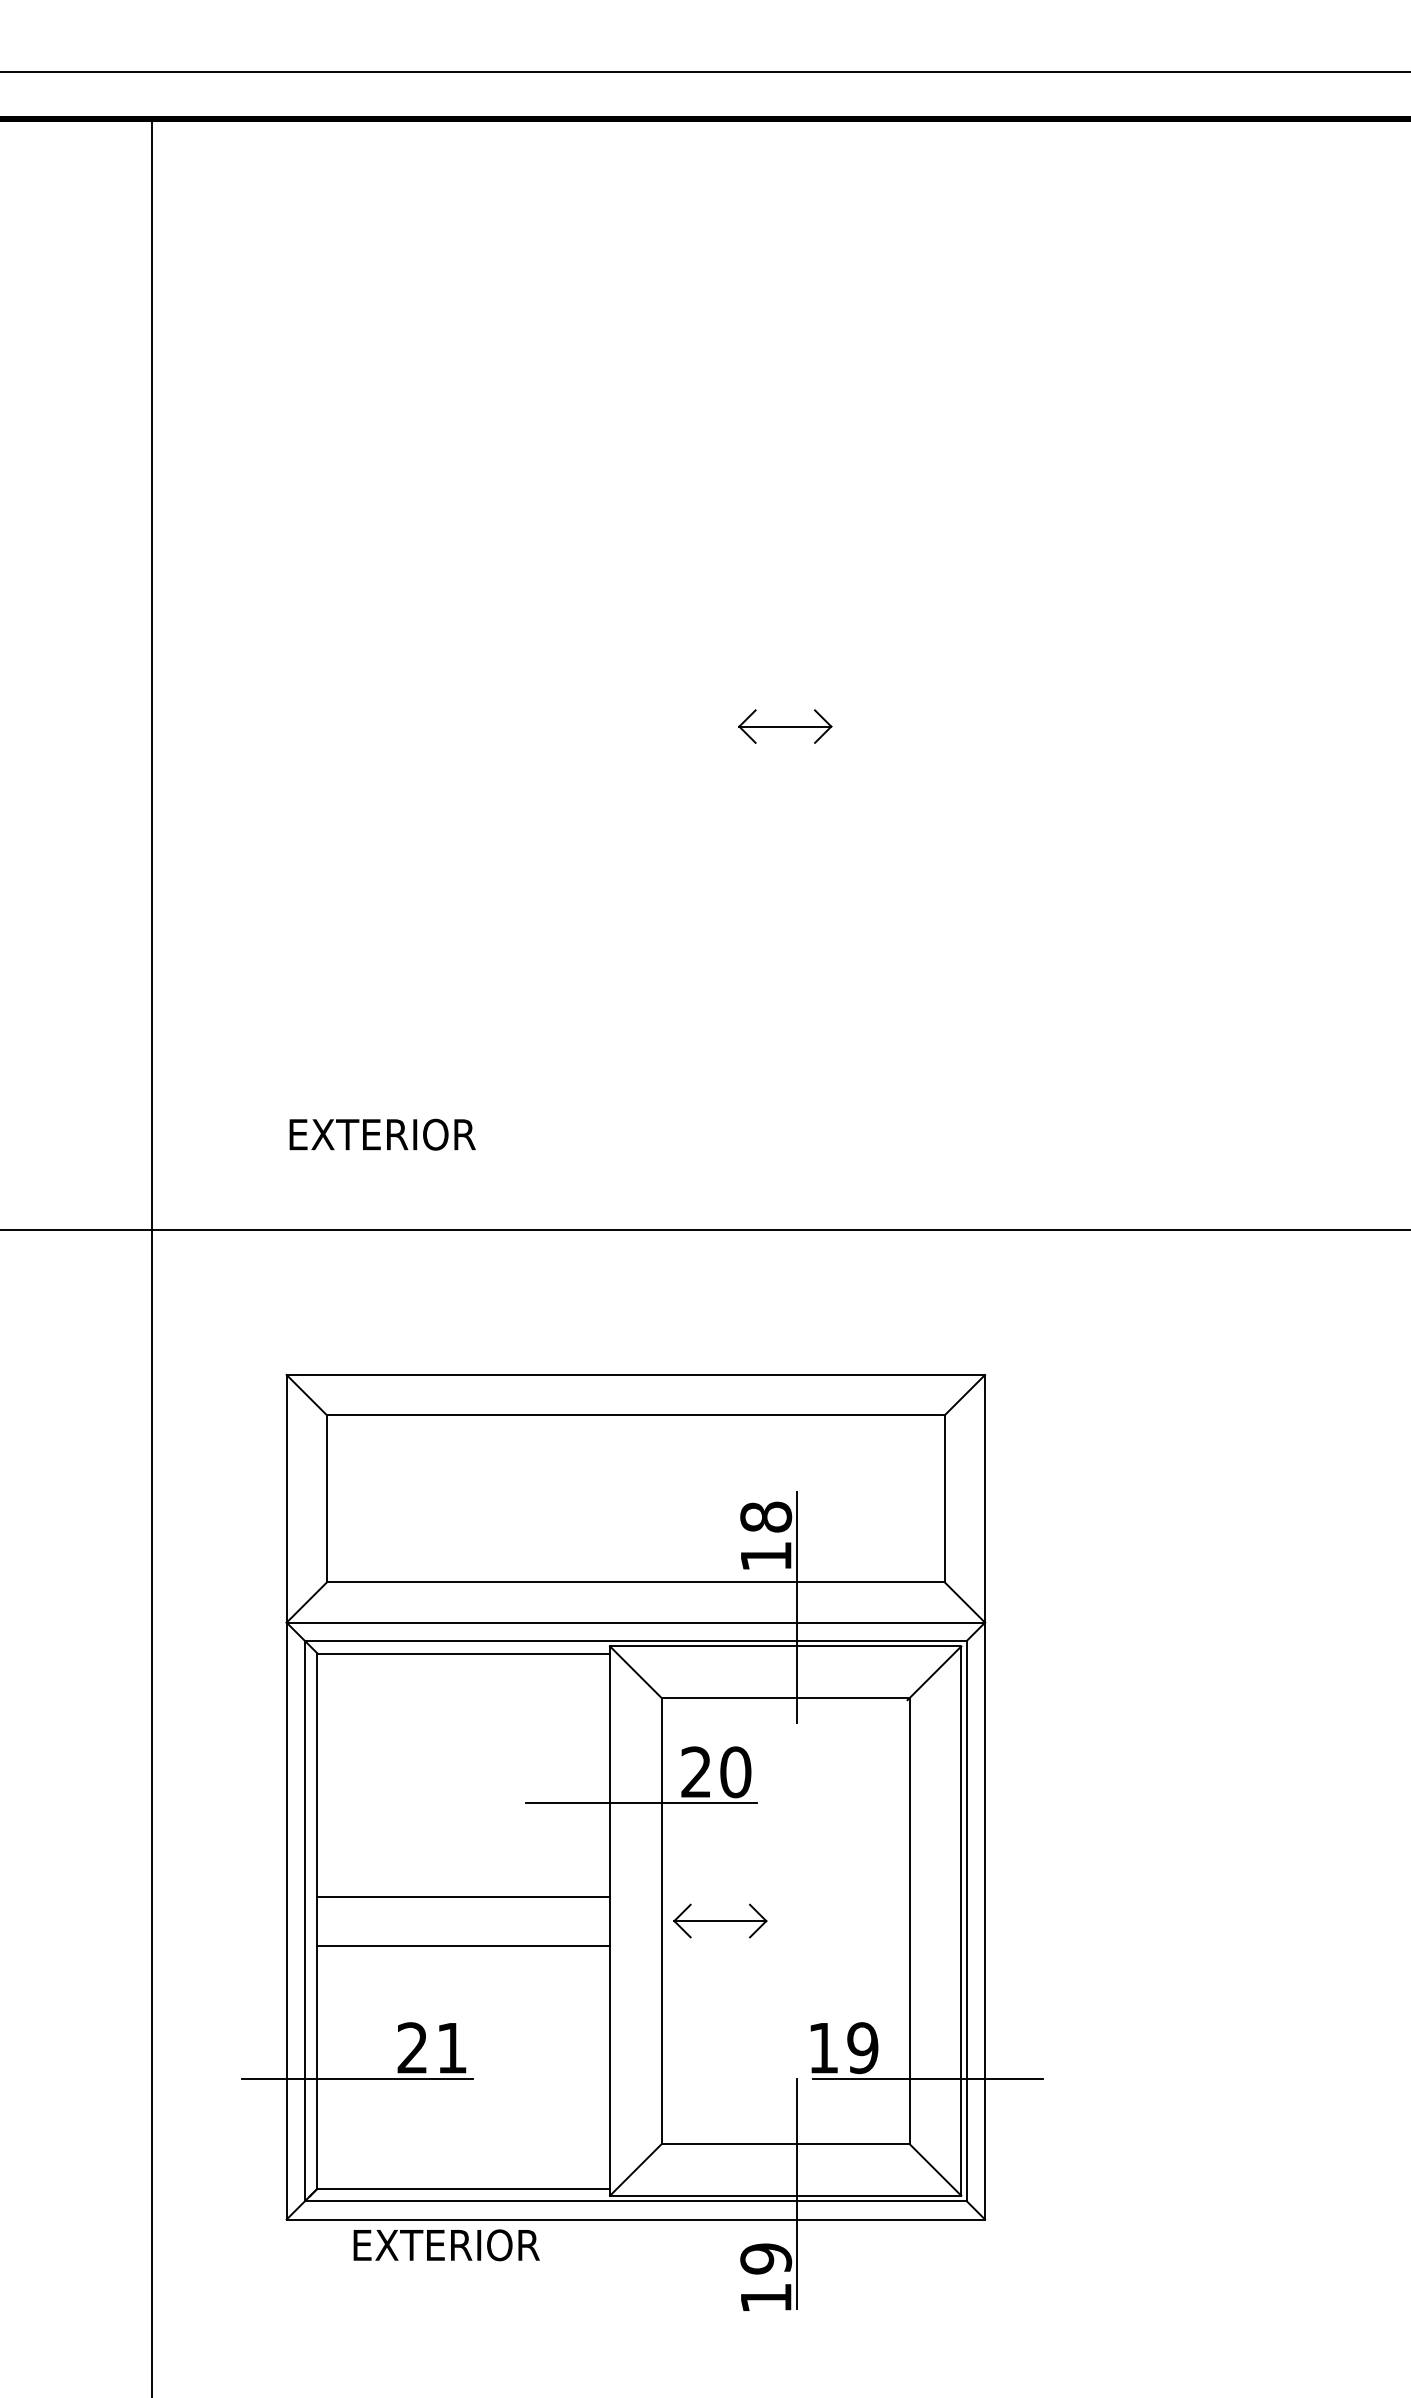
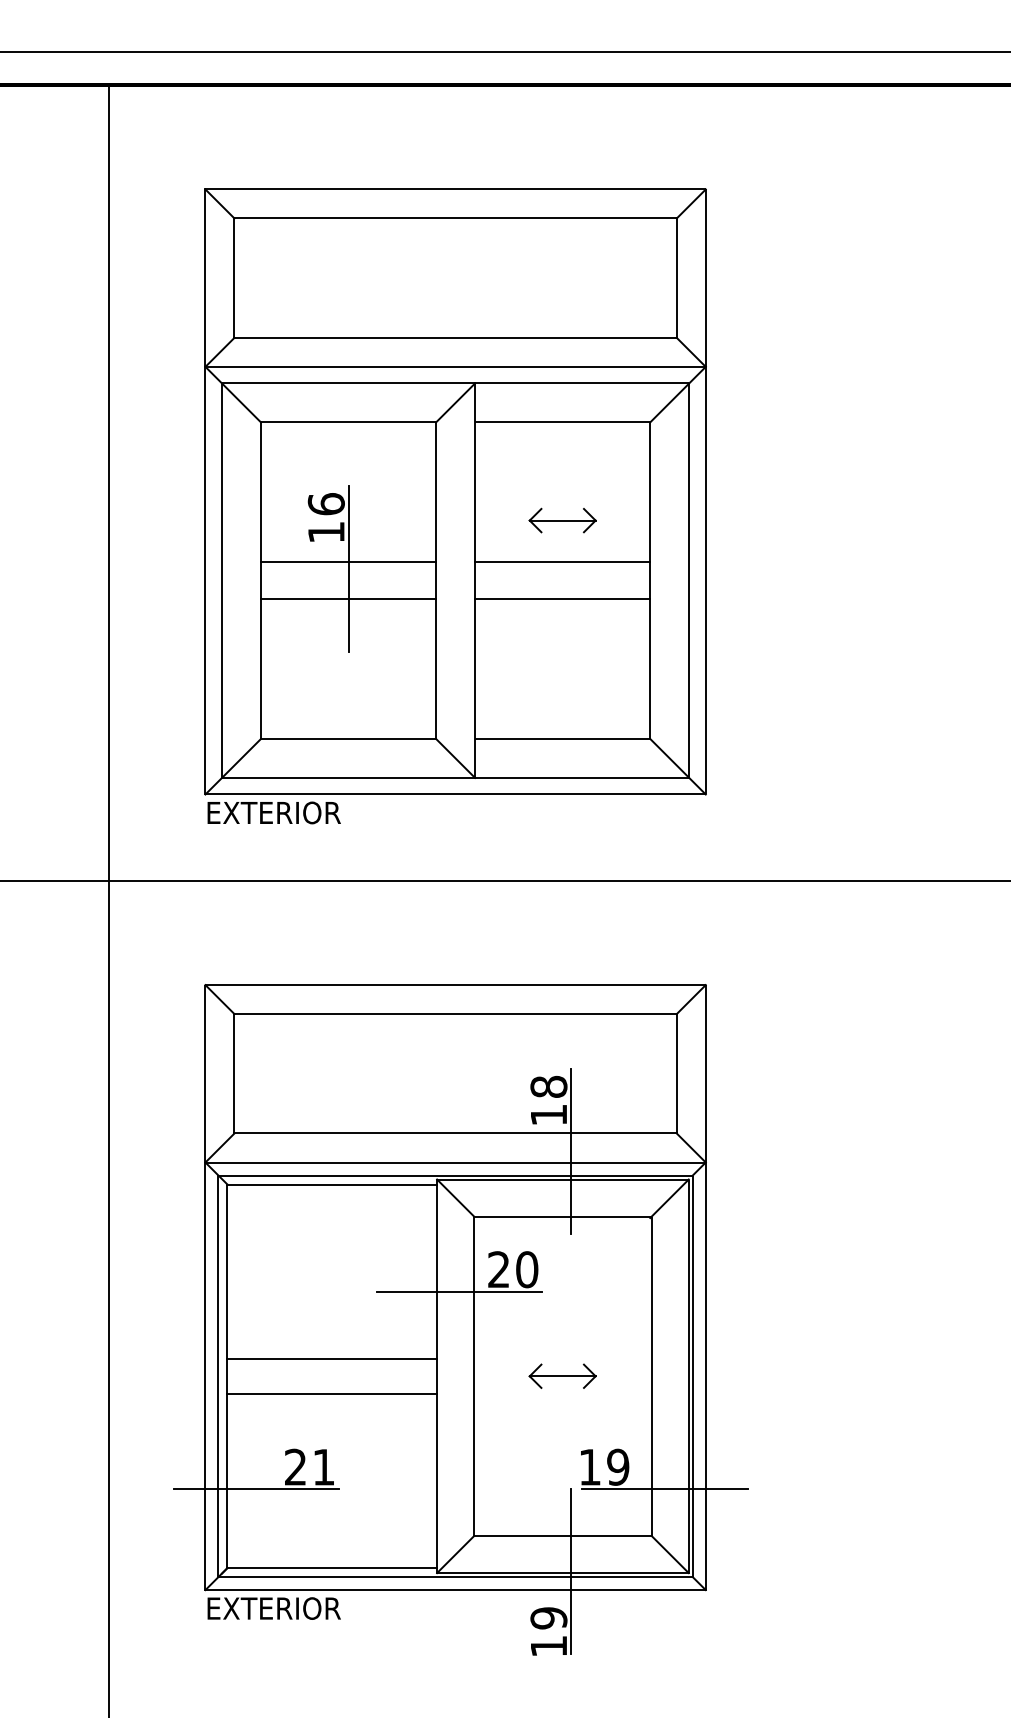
part: (635, 686) -> (455, 491), added
part: (720, 1920) -> (562, 1375), moved
text: (446, 2245) -> (274, 1608), moved

